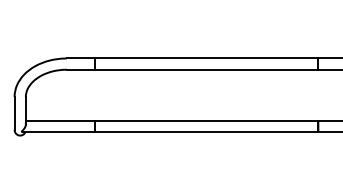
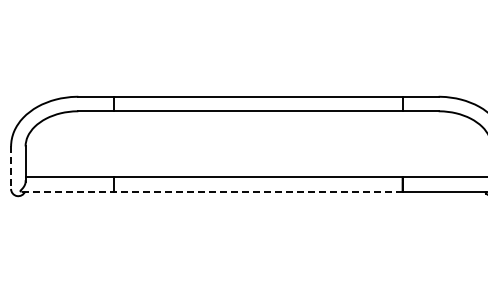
line: (14, 114) -> (11, 168), solid -> dashed
line: (170, 131) -> (211, 191), solid -> dashed

